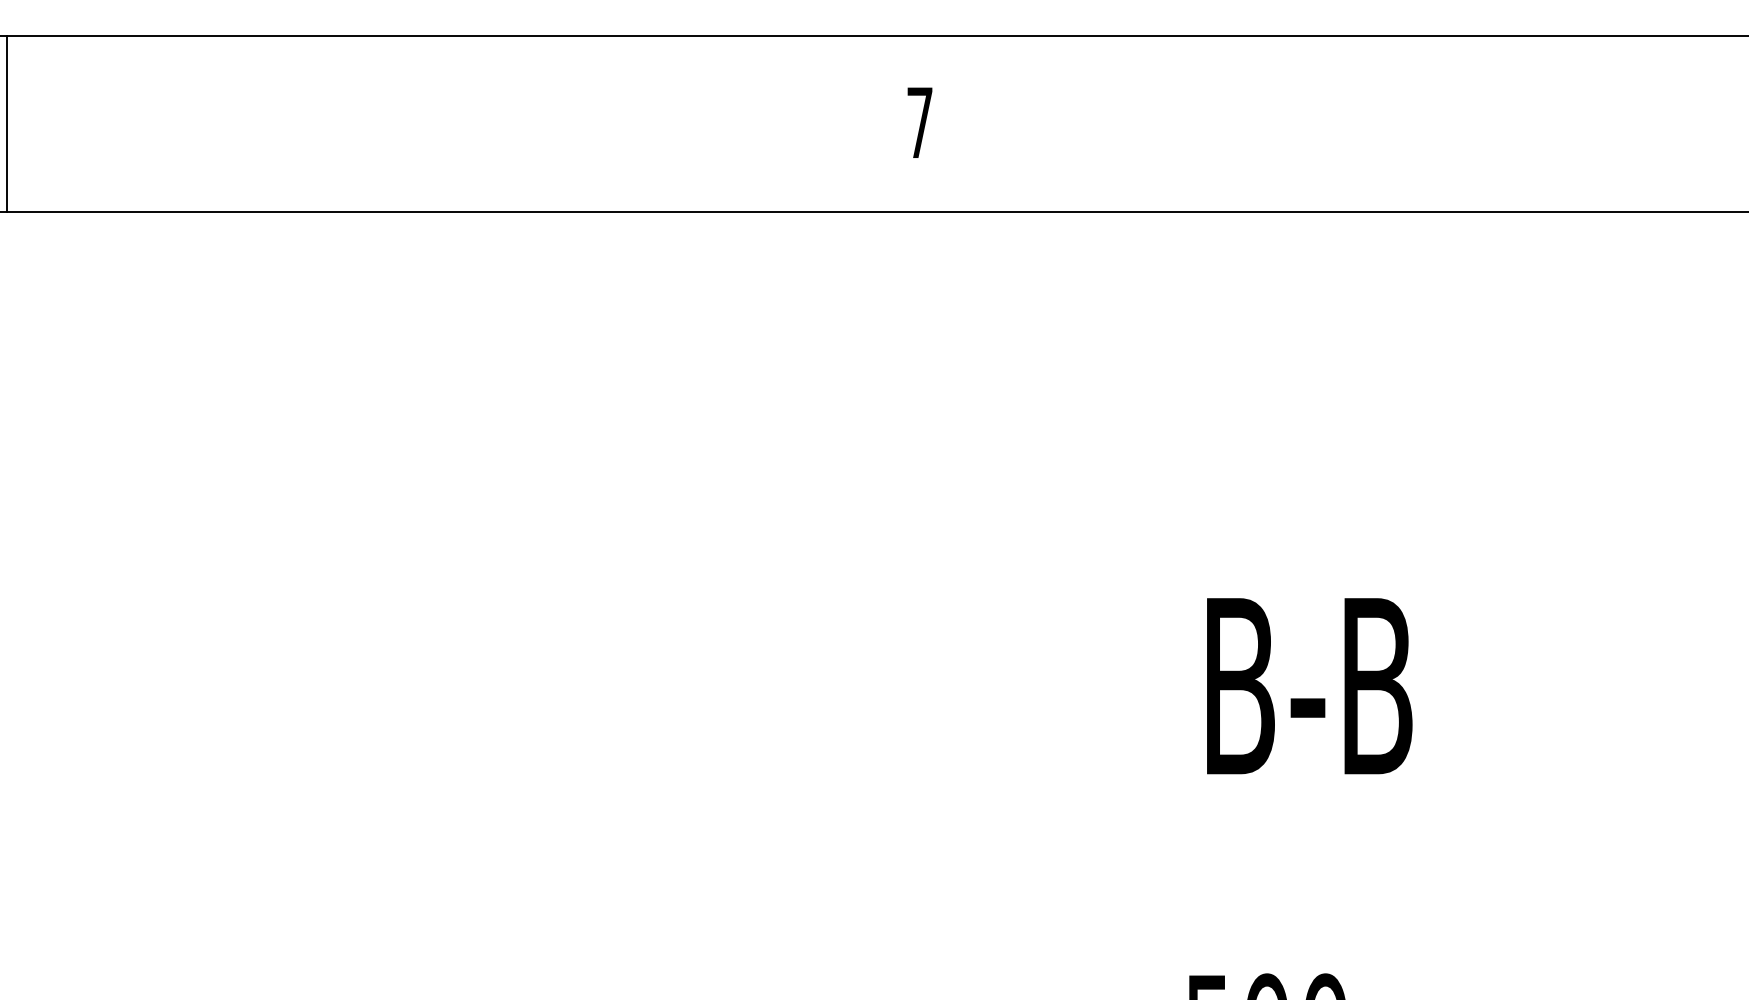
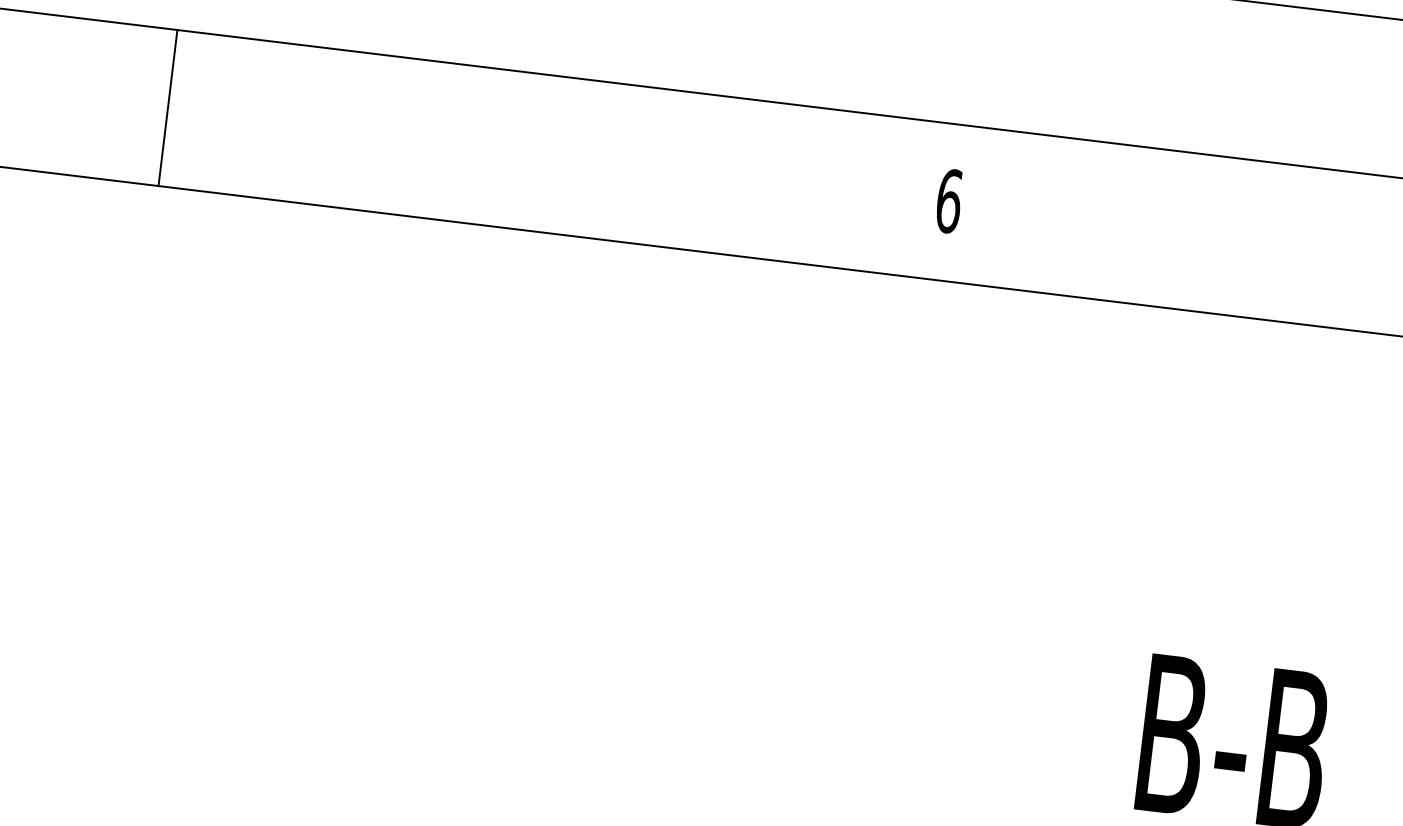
text: (920, 122) -> (949, 200), 7 -> 6
line: (6, 124) -> (167, 108), moved

